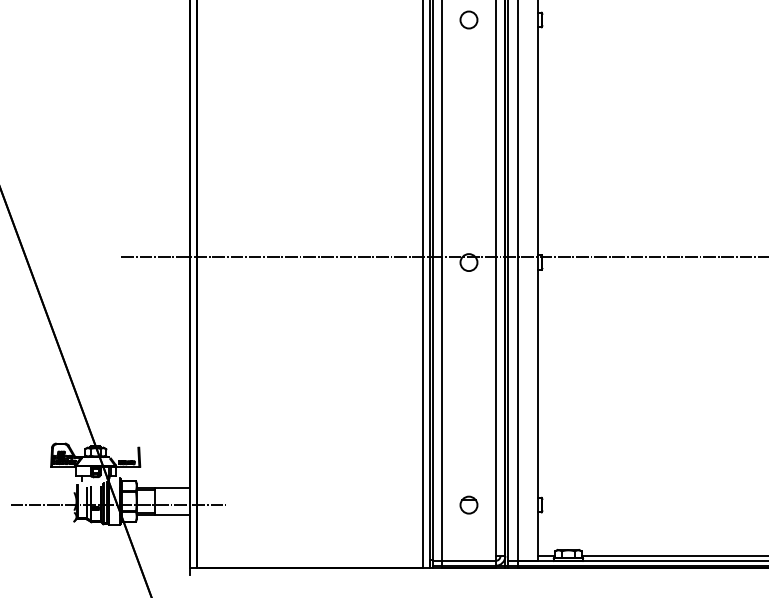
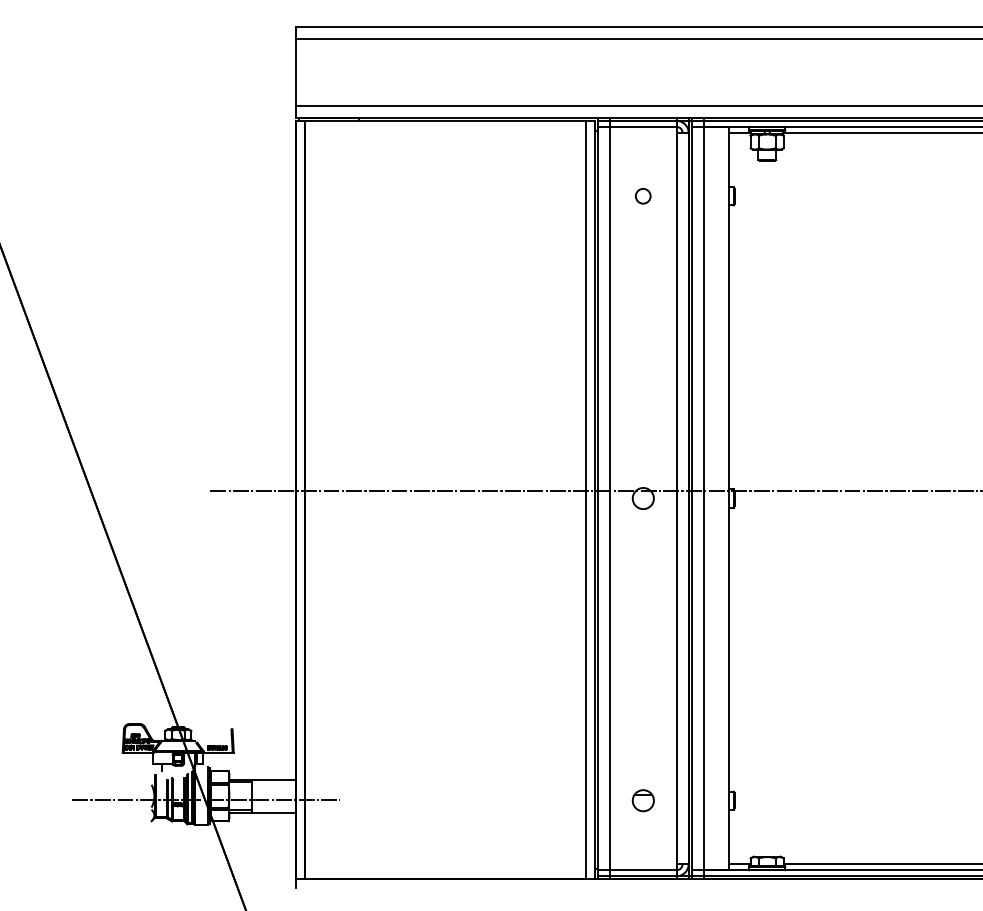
circle: (468, 19) -> (642, 195), size x0.7

